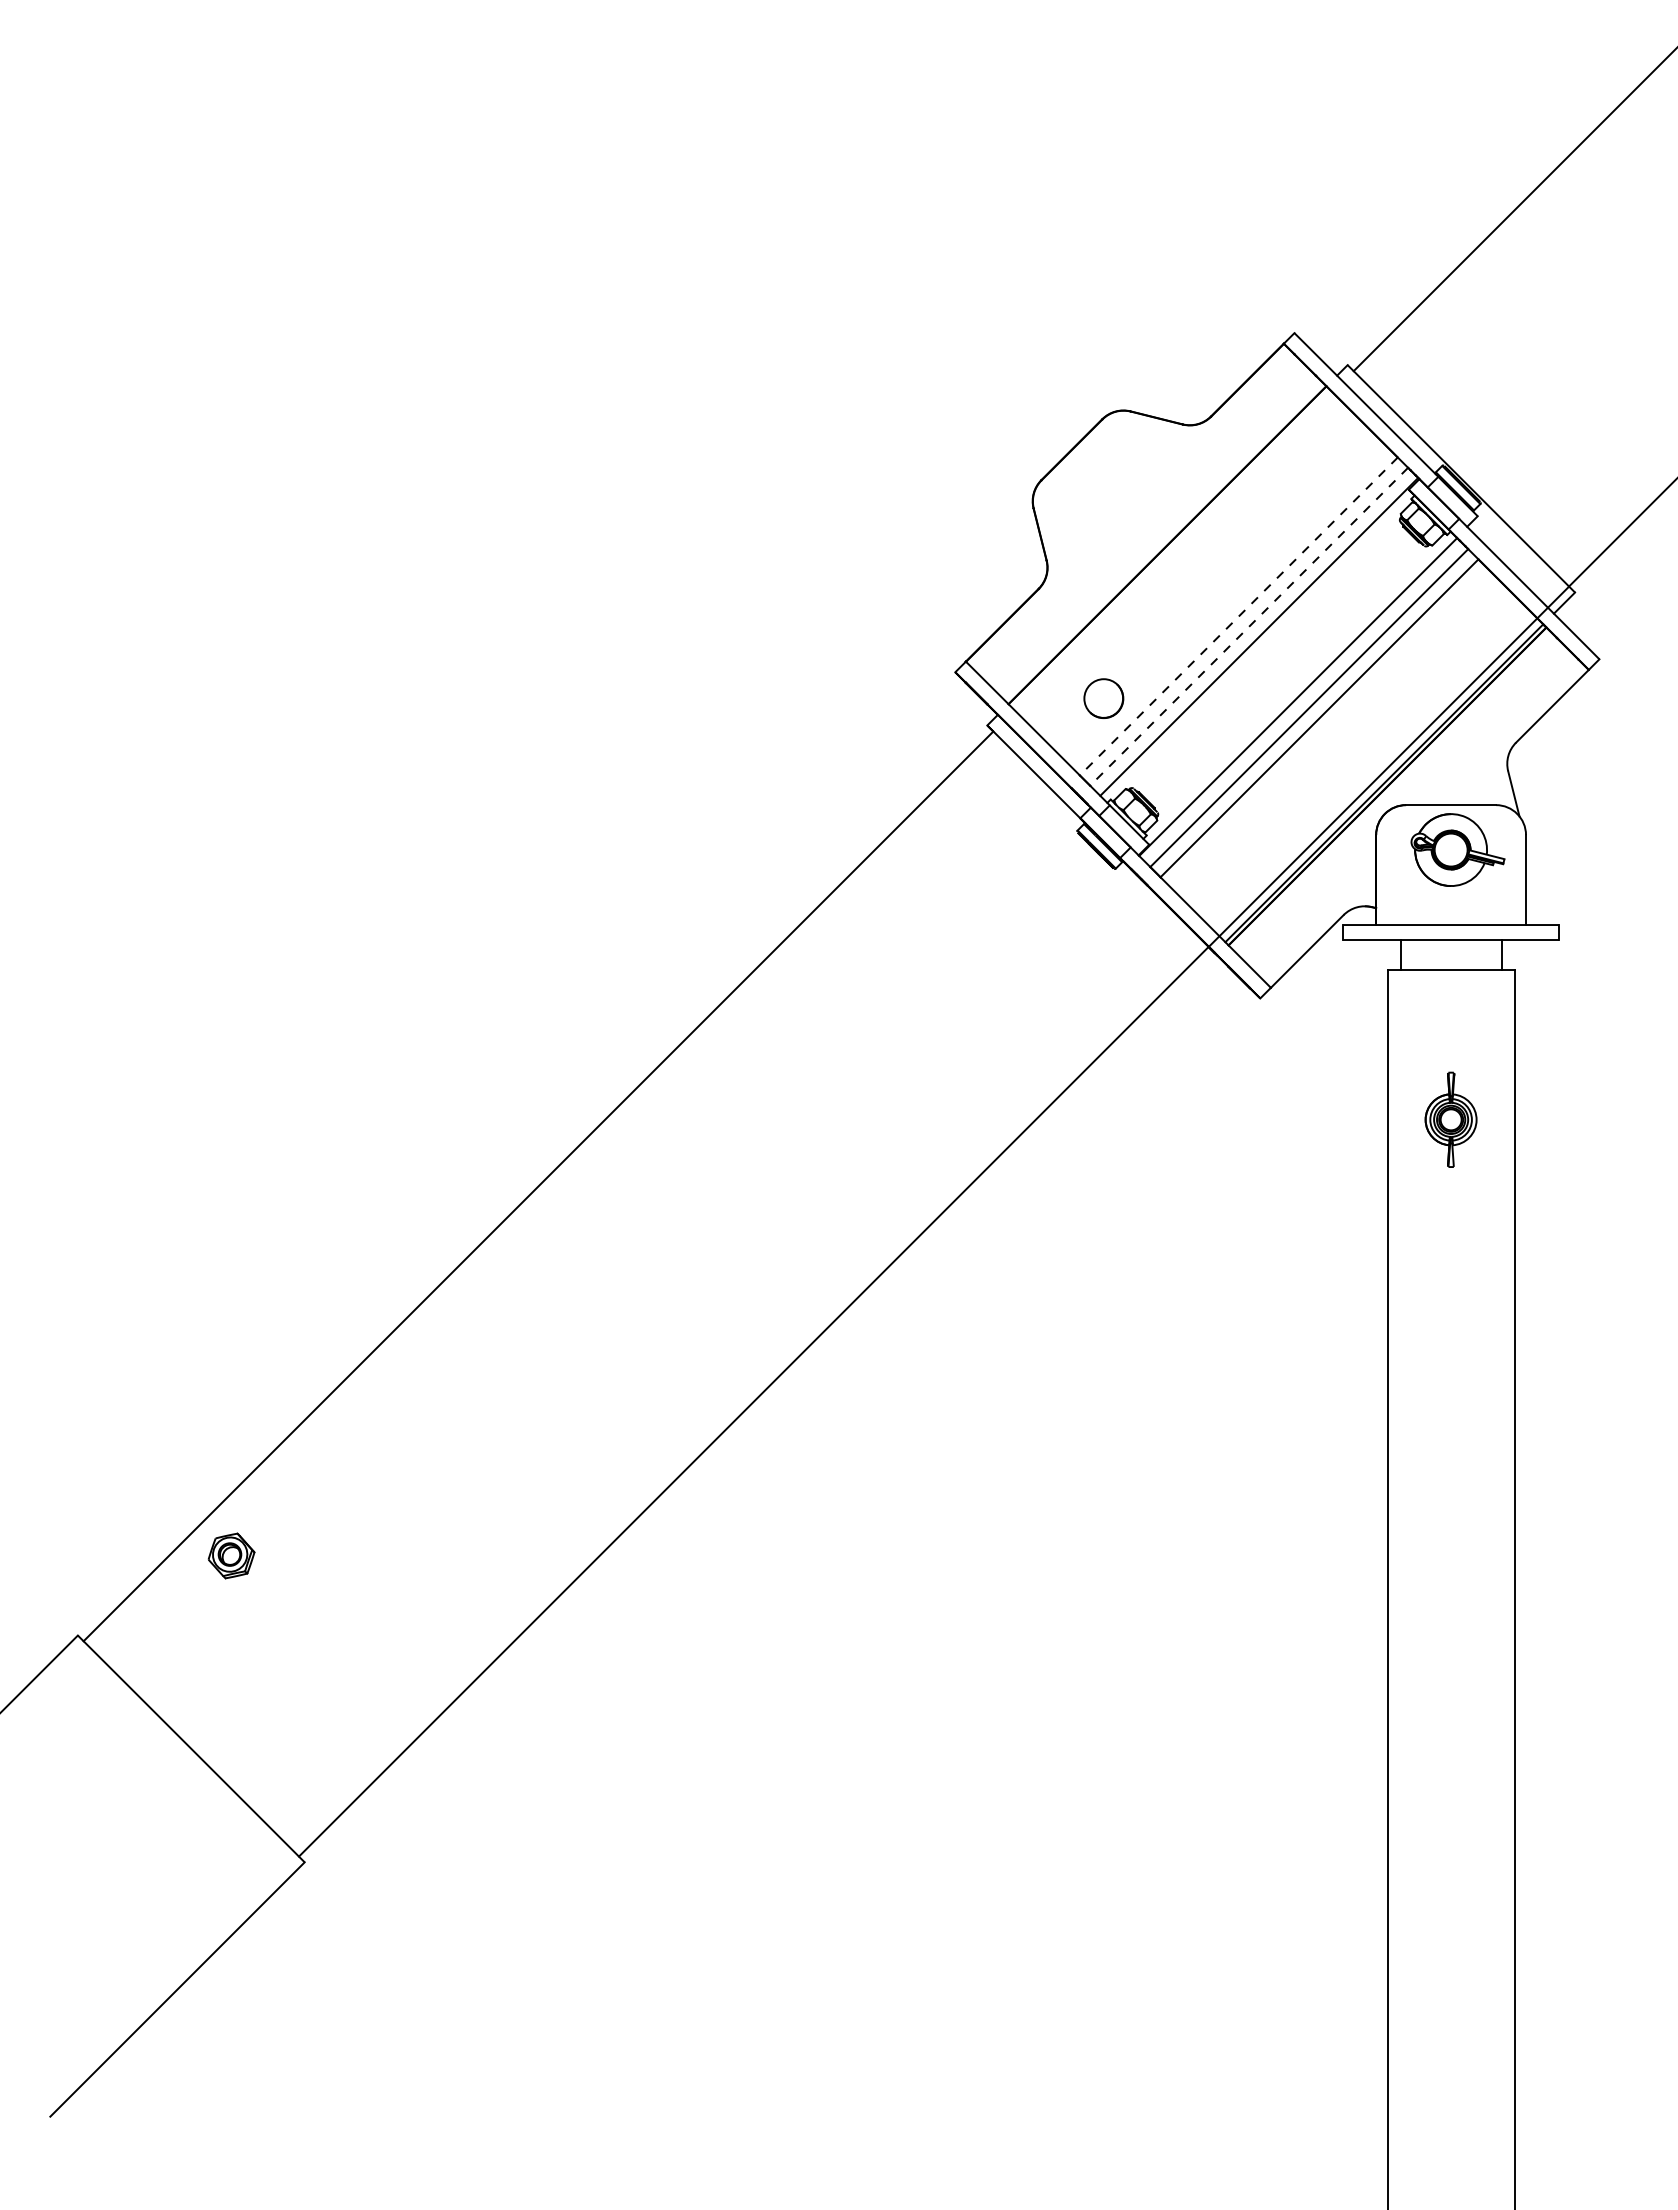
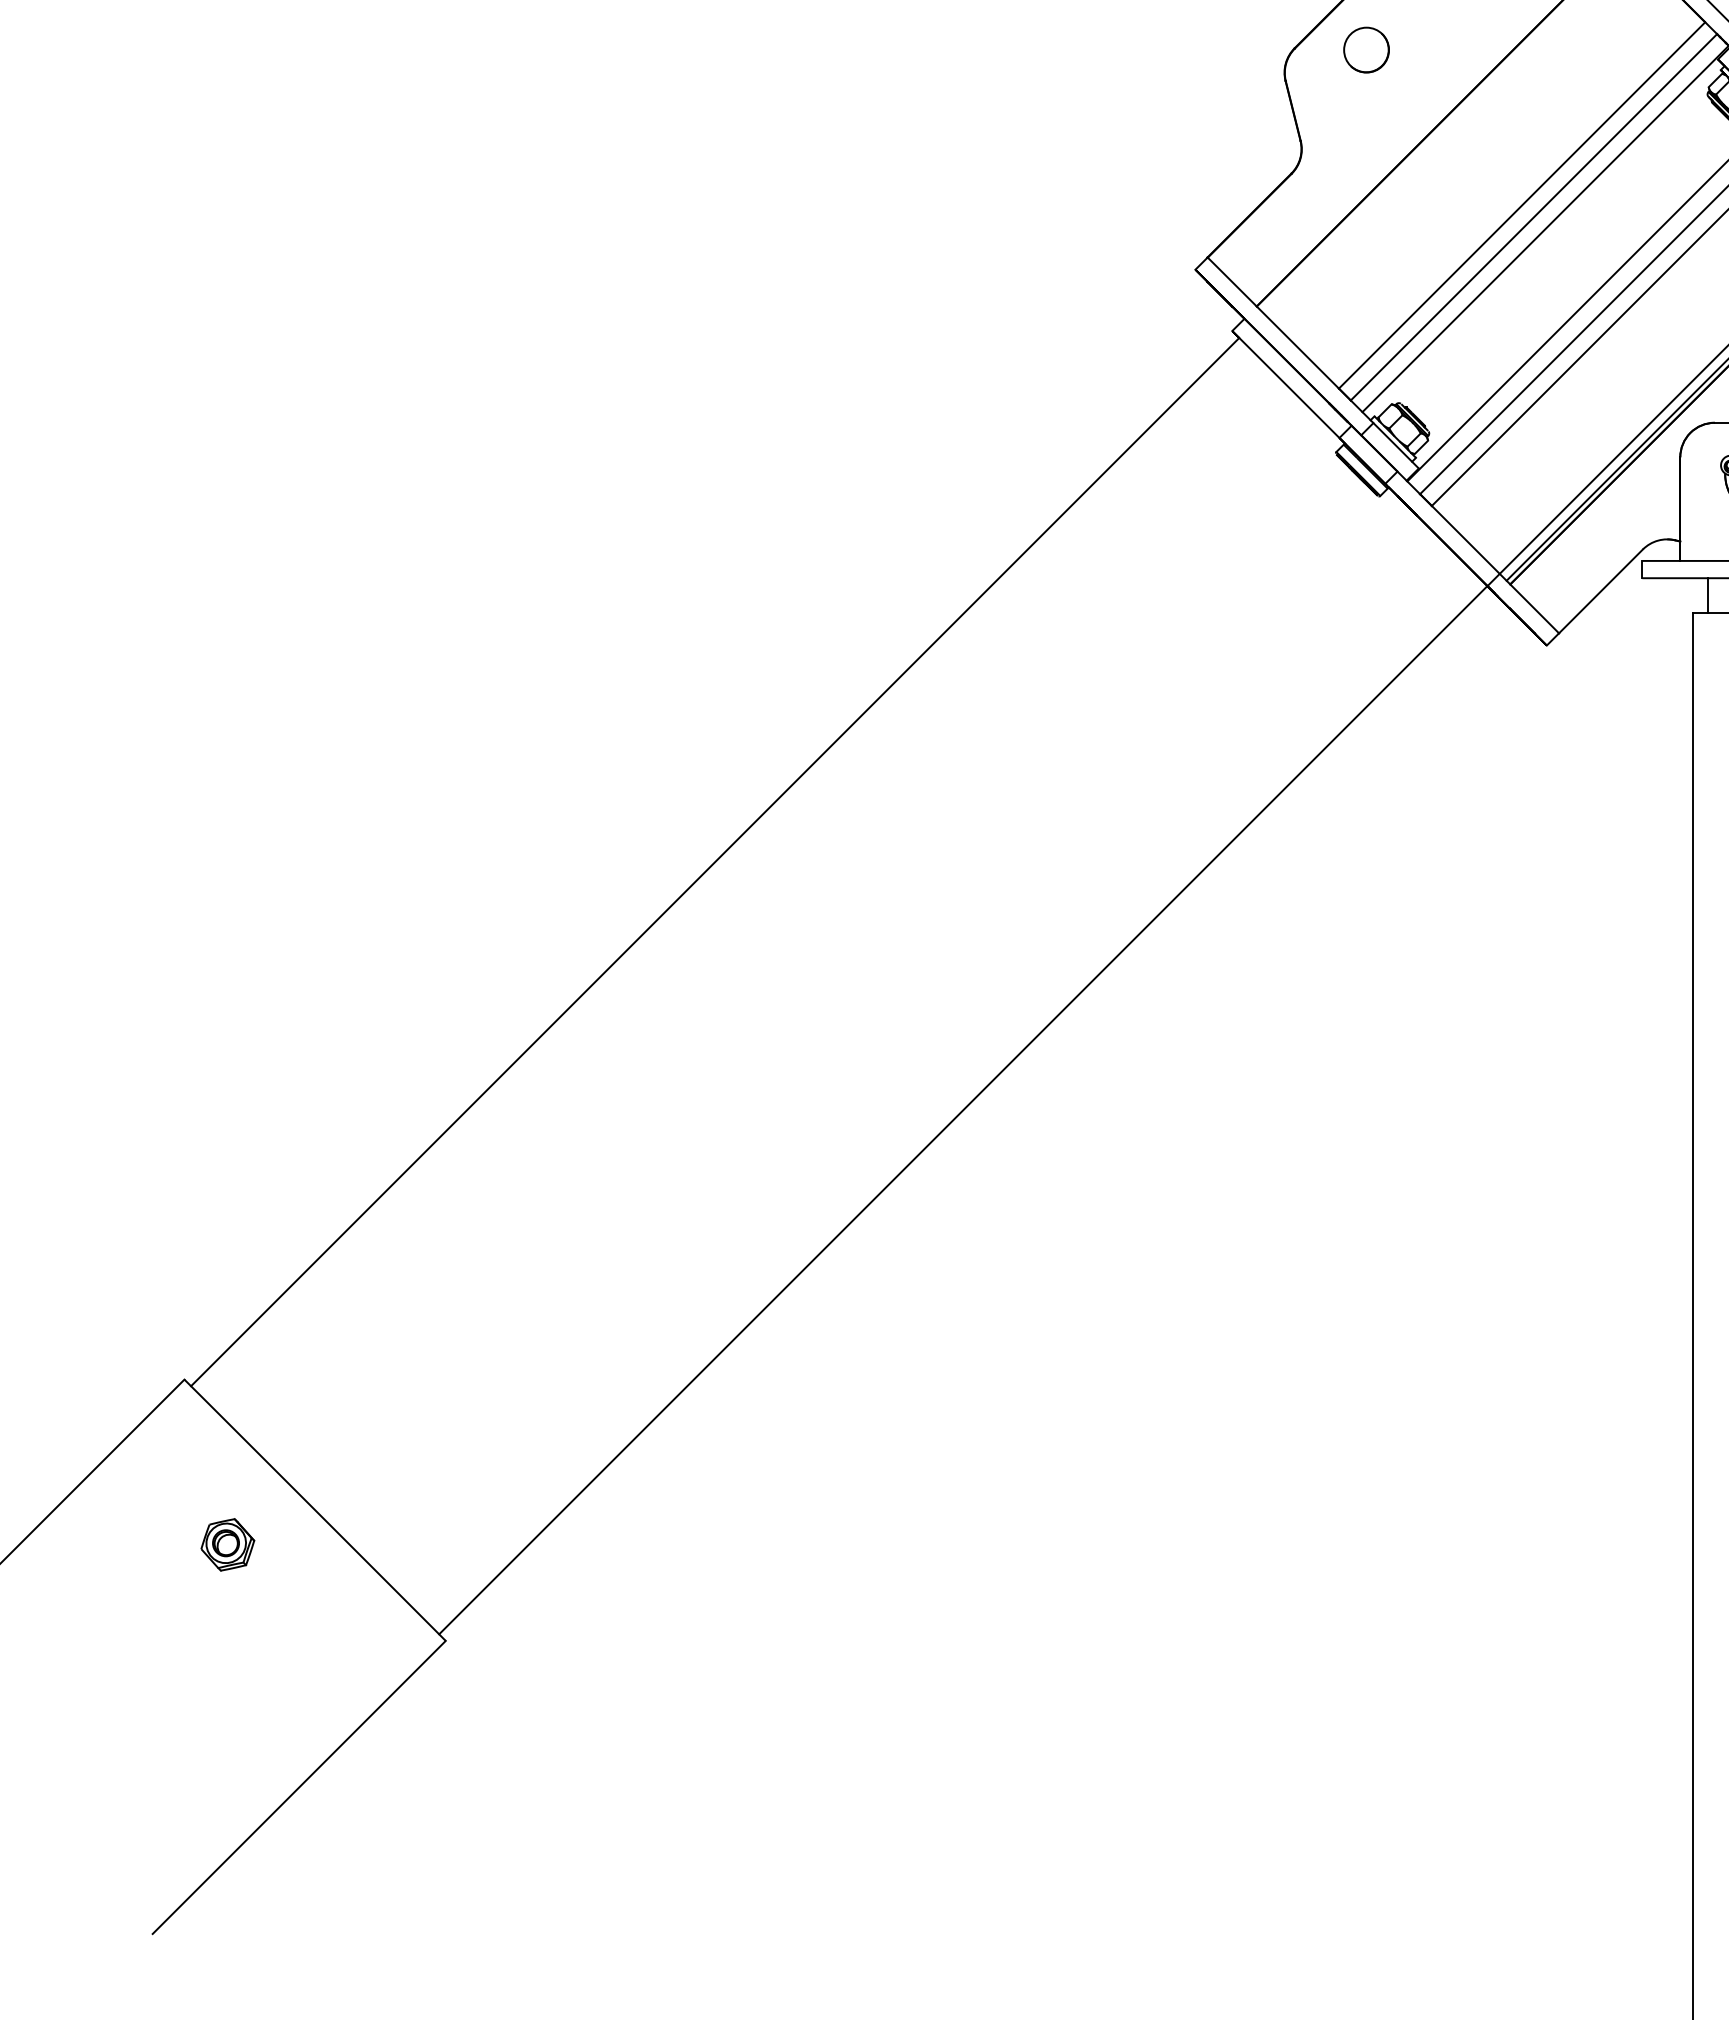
line: (1238, 616) -> (1521, 205), dashed -> solid
line: (1249, 626) -> (1534, 216), dashed -> solid
part: (1103, 698) -> (1366, 49), moved
part: (231, 1555) -> (227, 1544), moved

